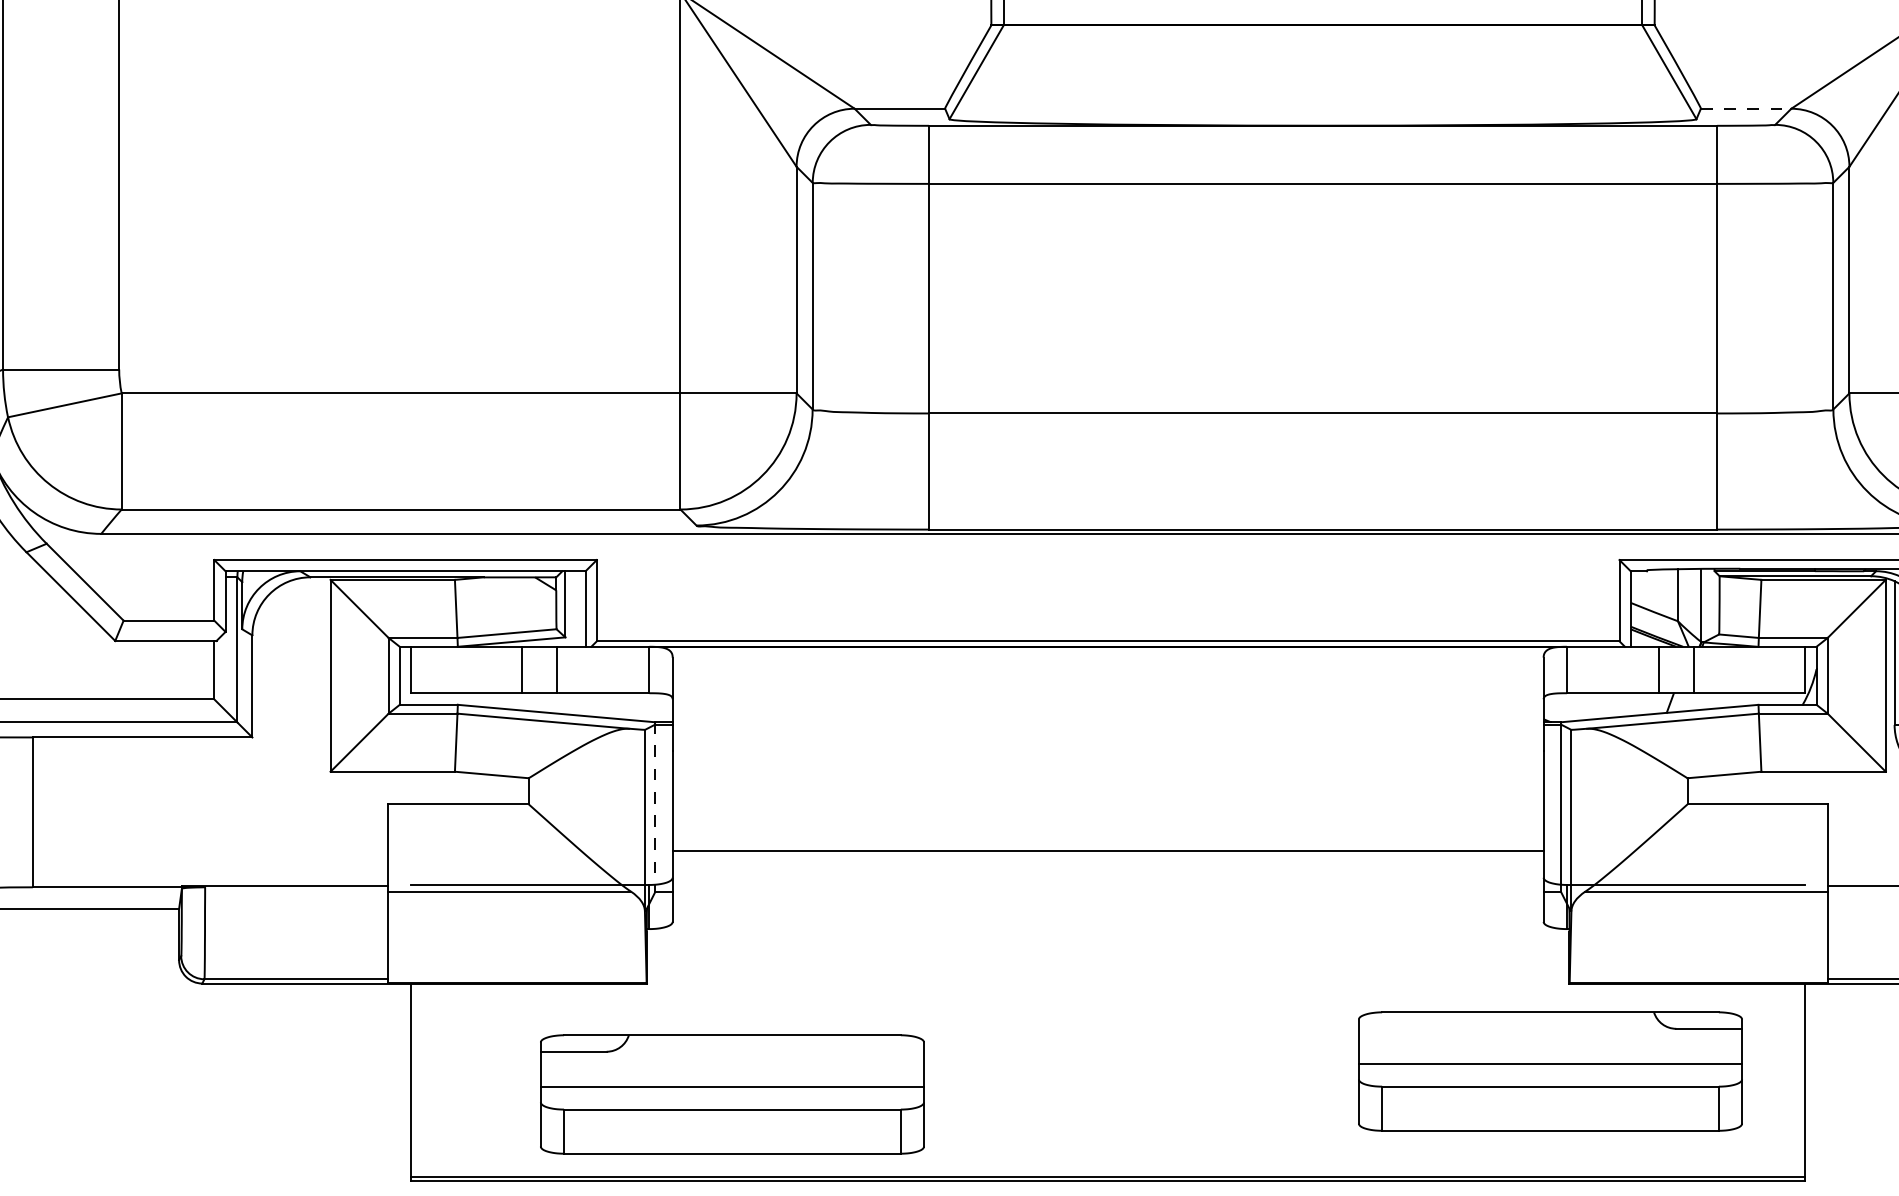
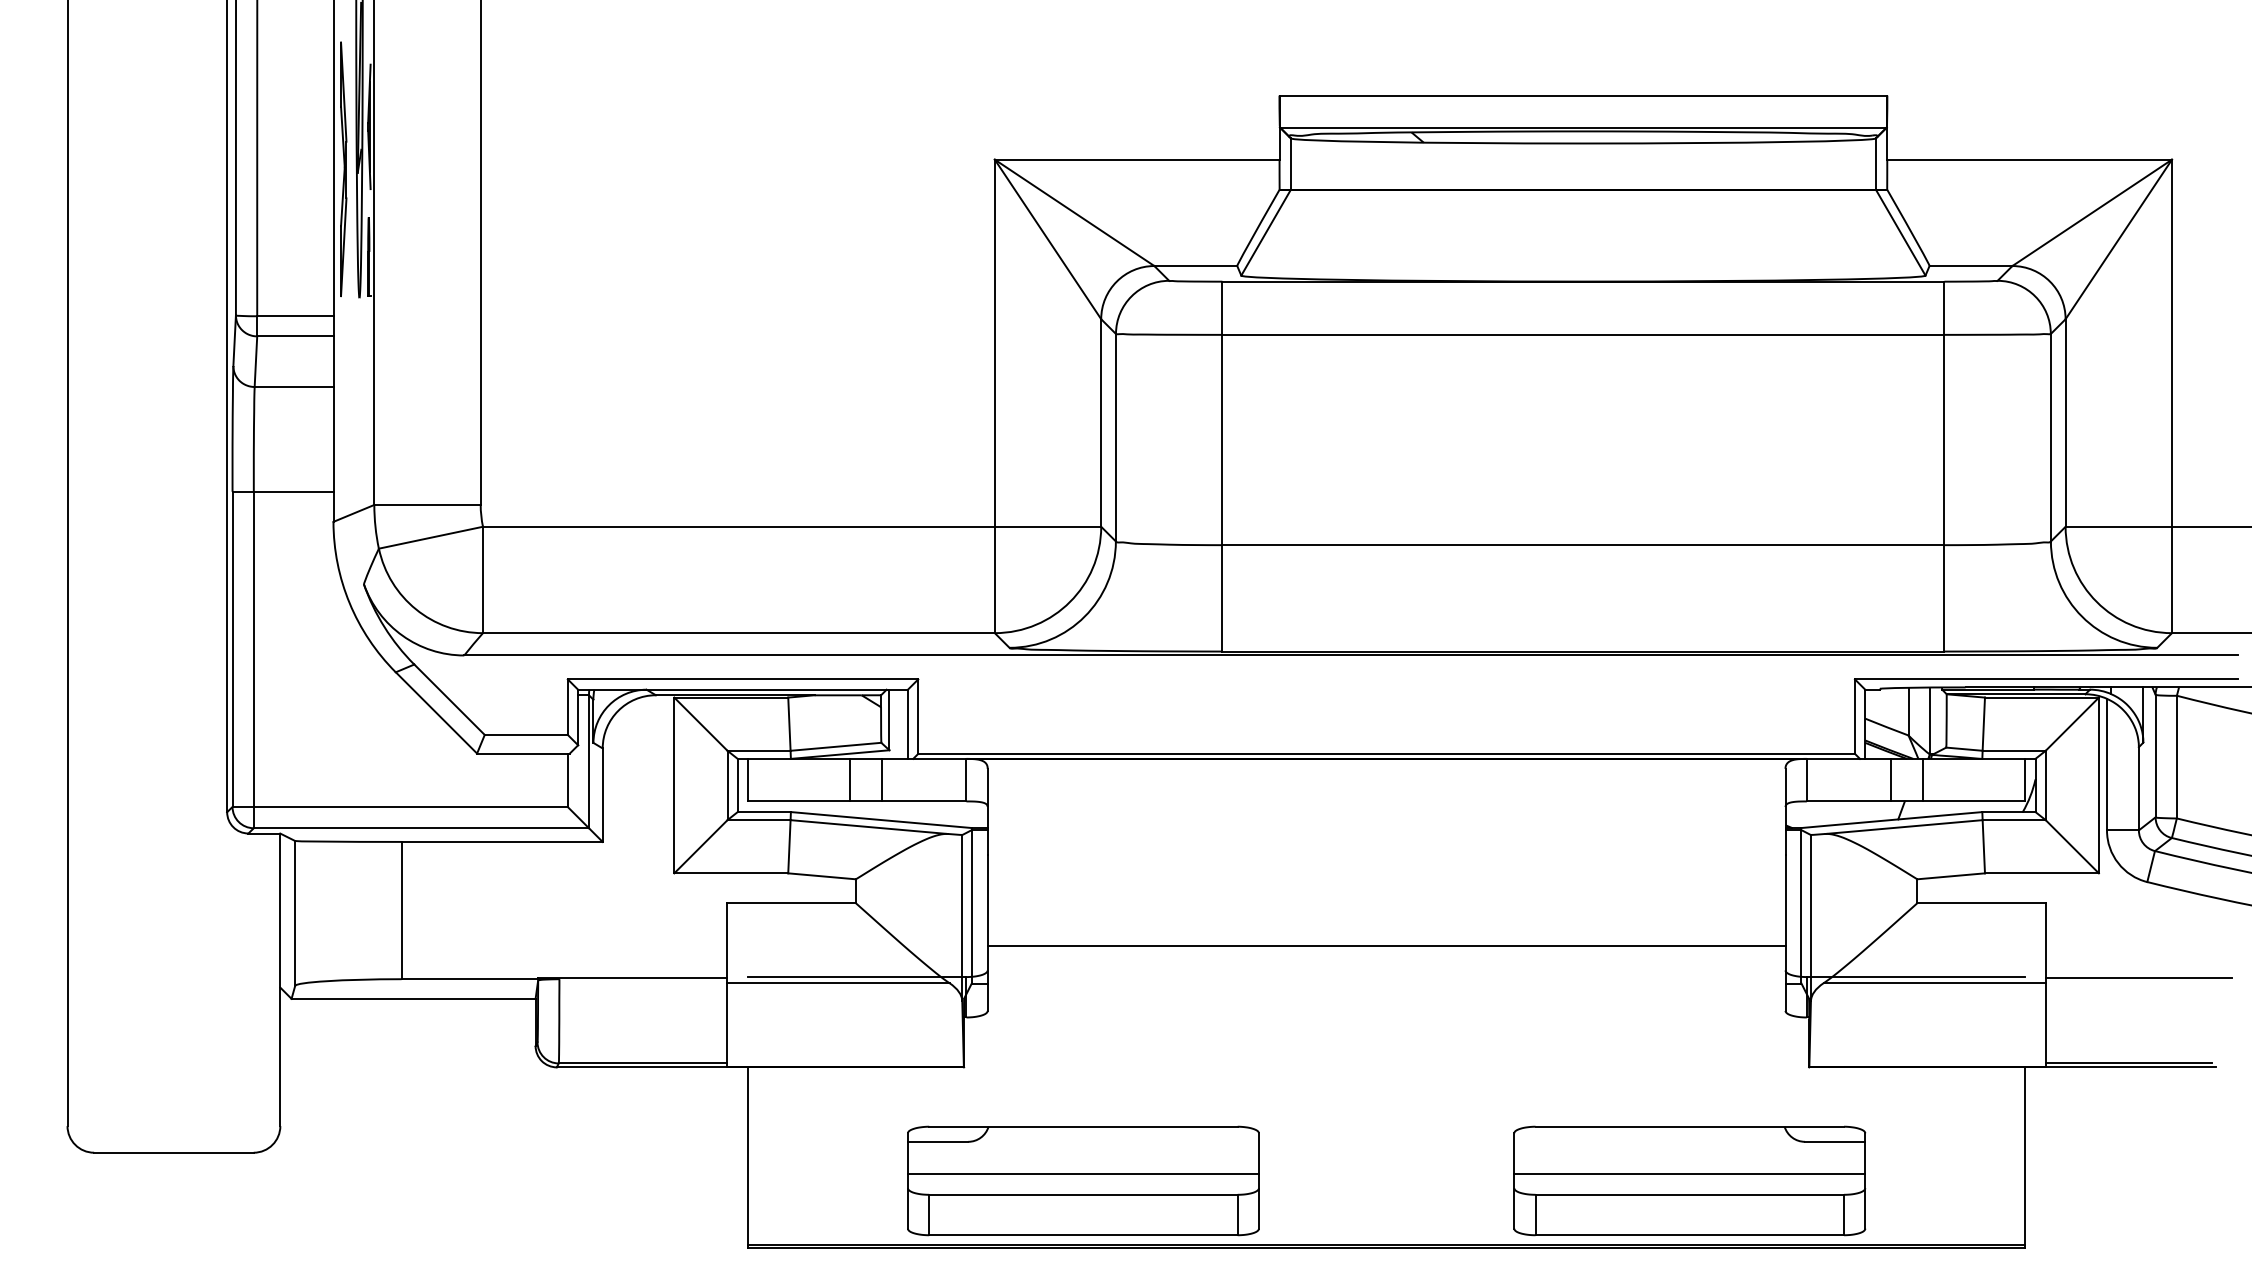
line: (1746, 109) -> (1971, 266), dashed -> solid
line: (654, 806) -> (971, 905), dashed -> solid
part: (1550, 1071) -> (1689, 1180), moved
part: (732, 1093) -> (1083, 1180), moved

